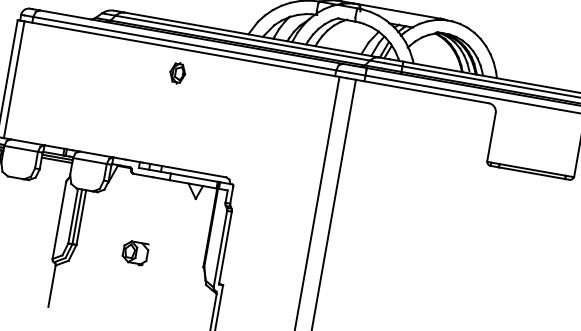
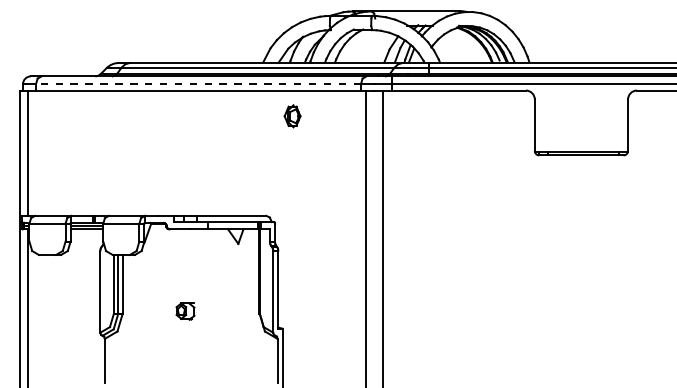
line: (183, 43) -> (197, 84), solid -> dashed
part: (177, 73) -> (292, 116), moved
part: (135, 253) -> (185, 311), size x0.7

